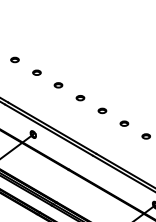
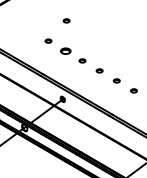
part: (38, 33) -> (66, 20), added
part: (36, 71) -> (65, 50), size x1.6

